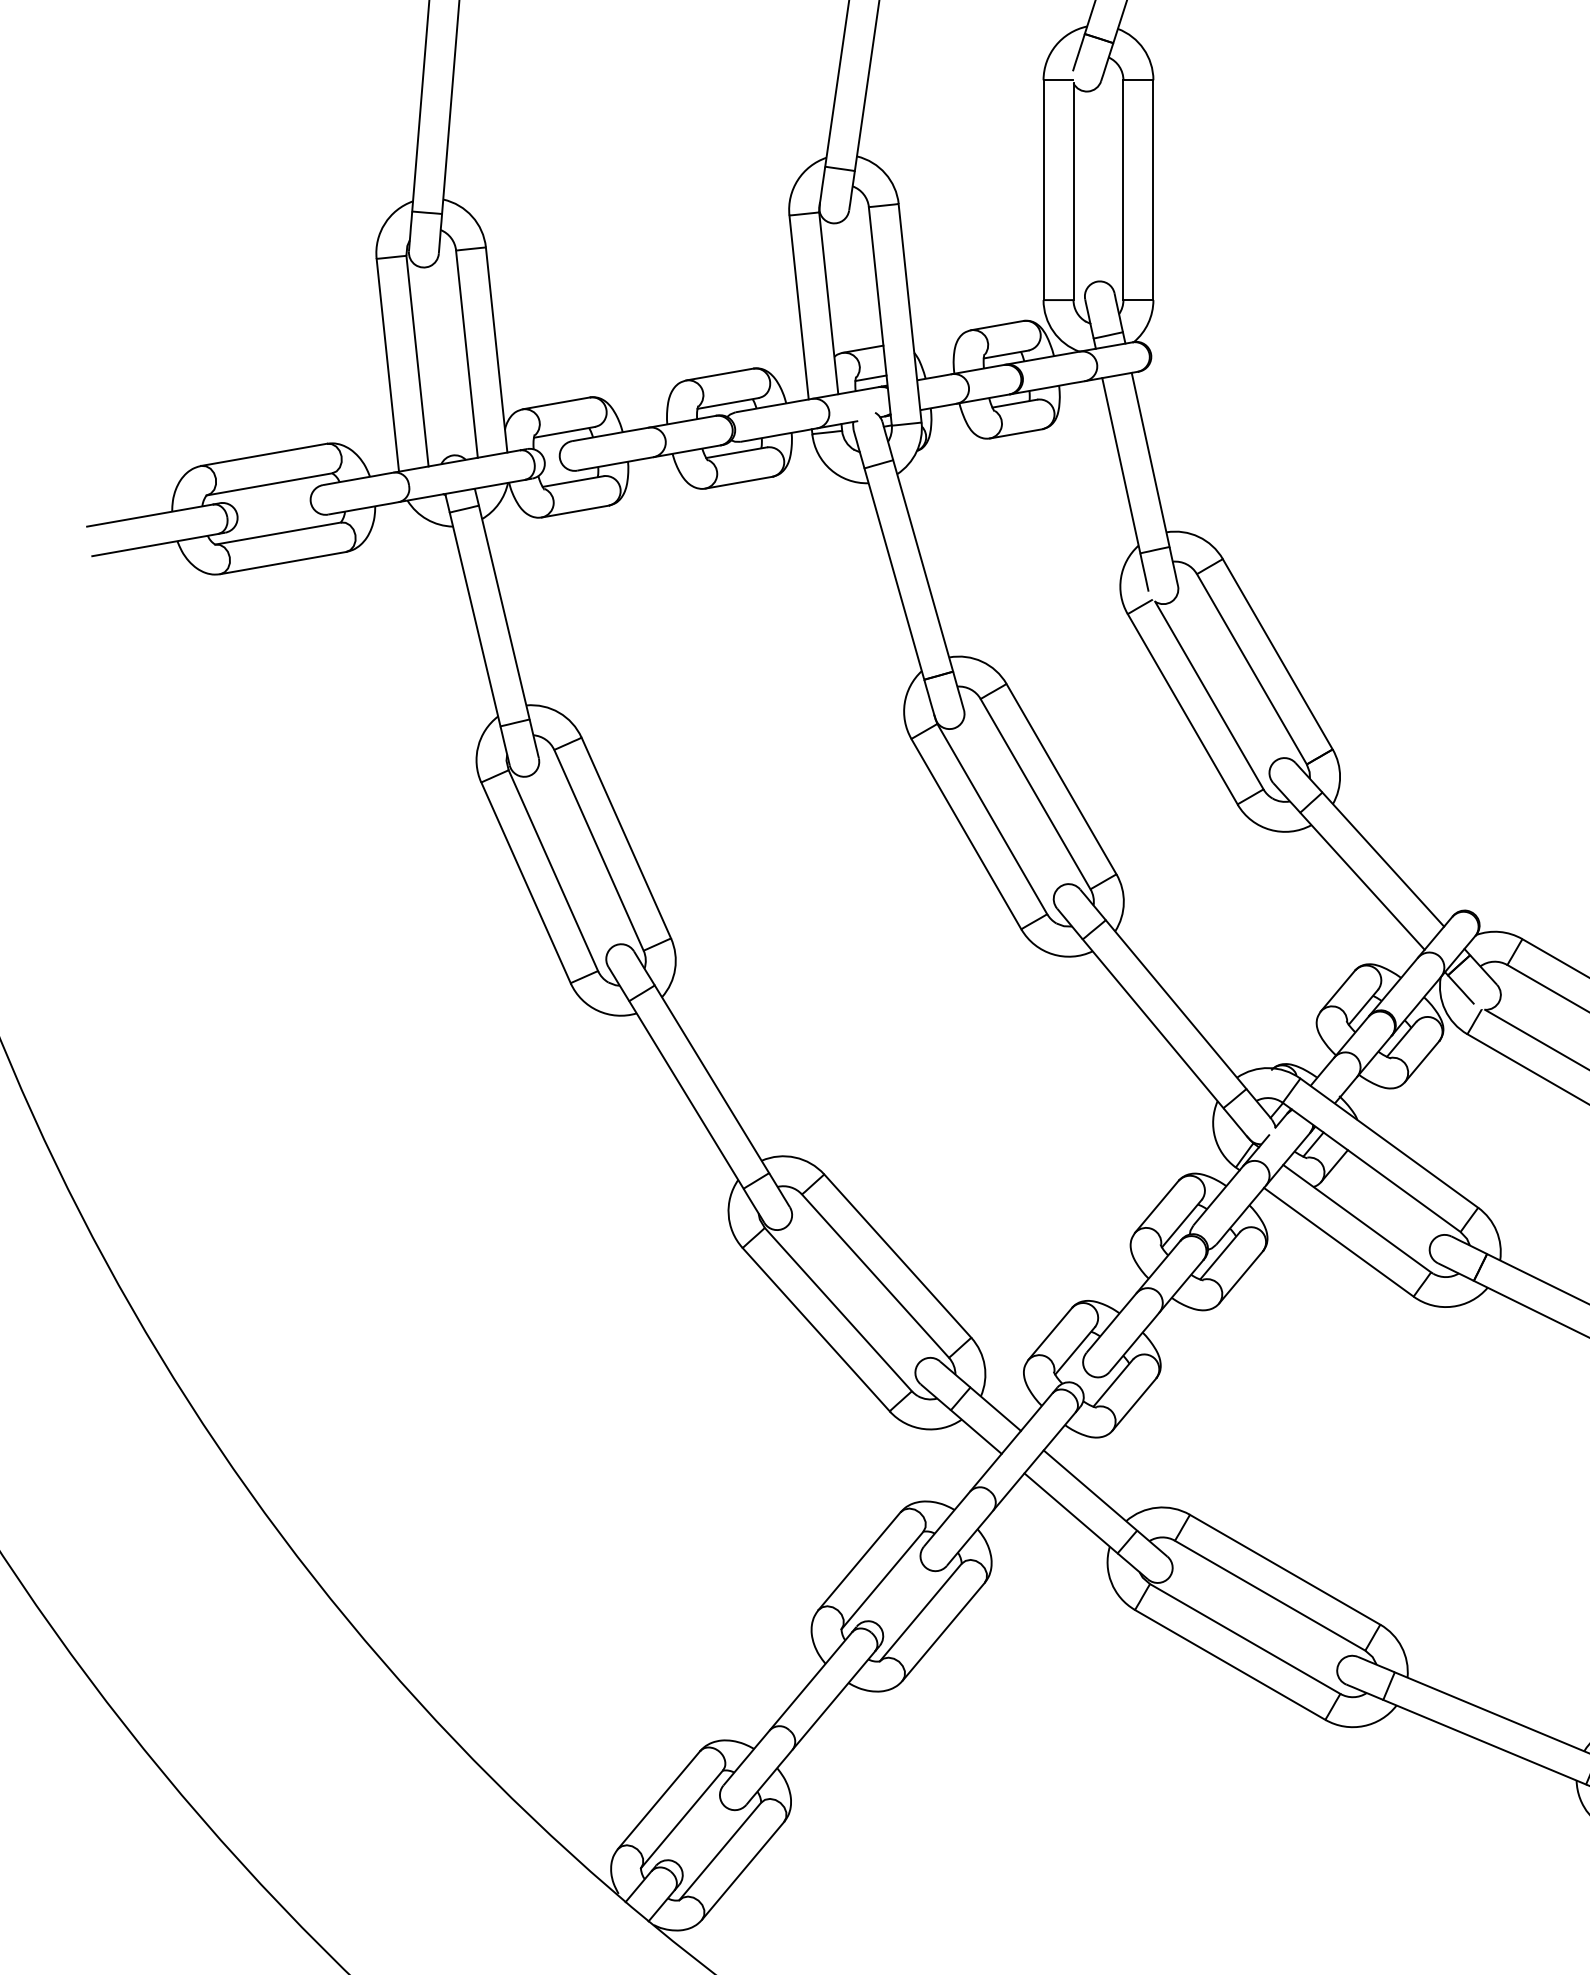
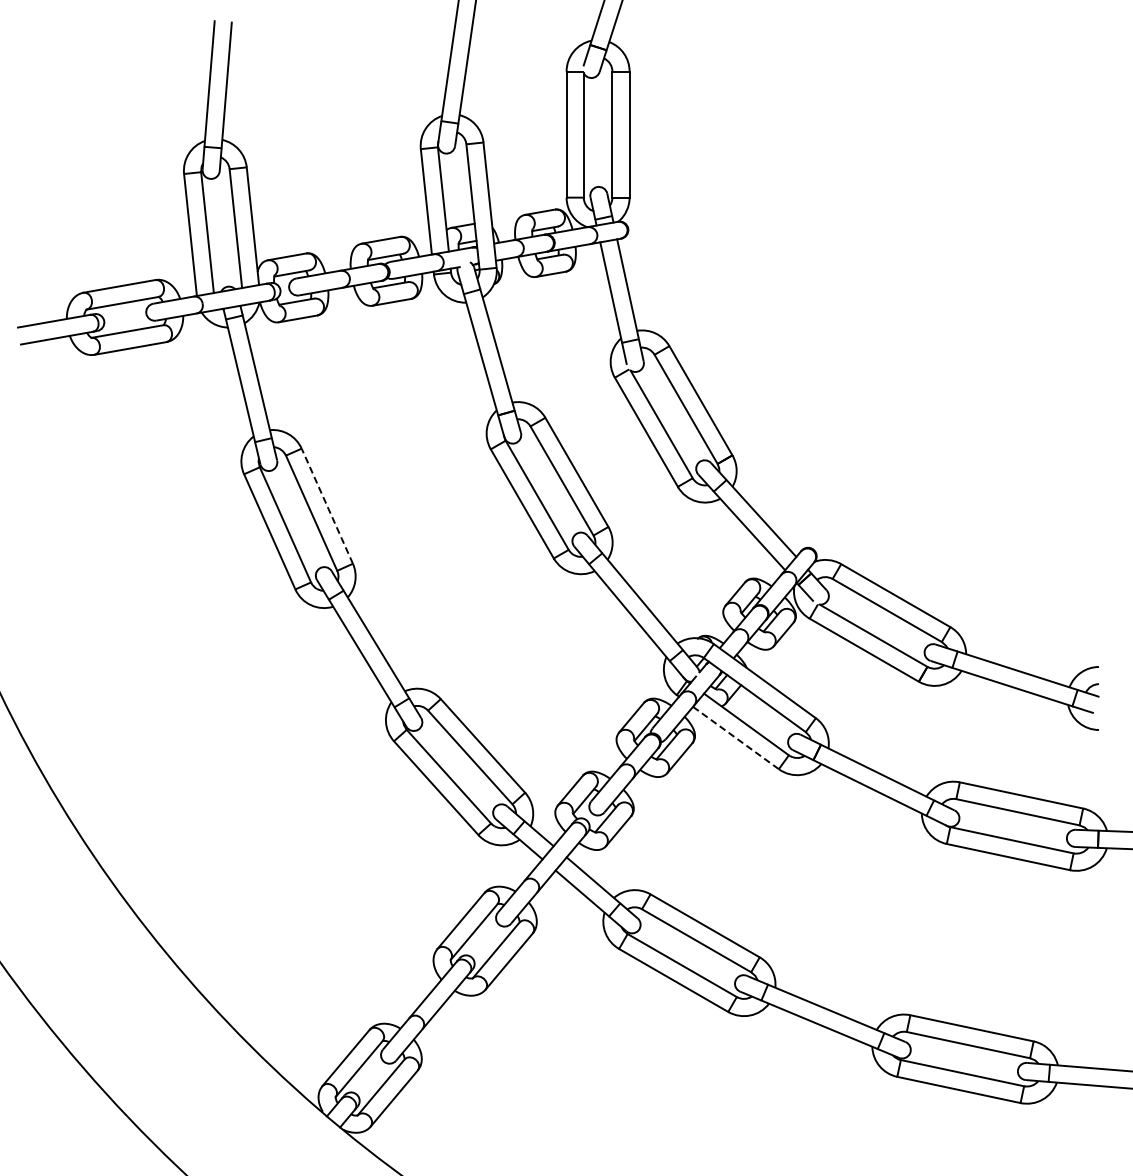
line: (626, 836) -> (327, 505), solid -> dashed
line: (1339, 1243) -> (736, 738), solid -> dashed

